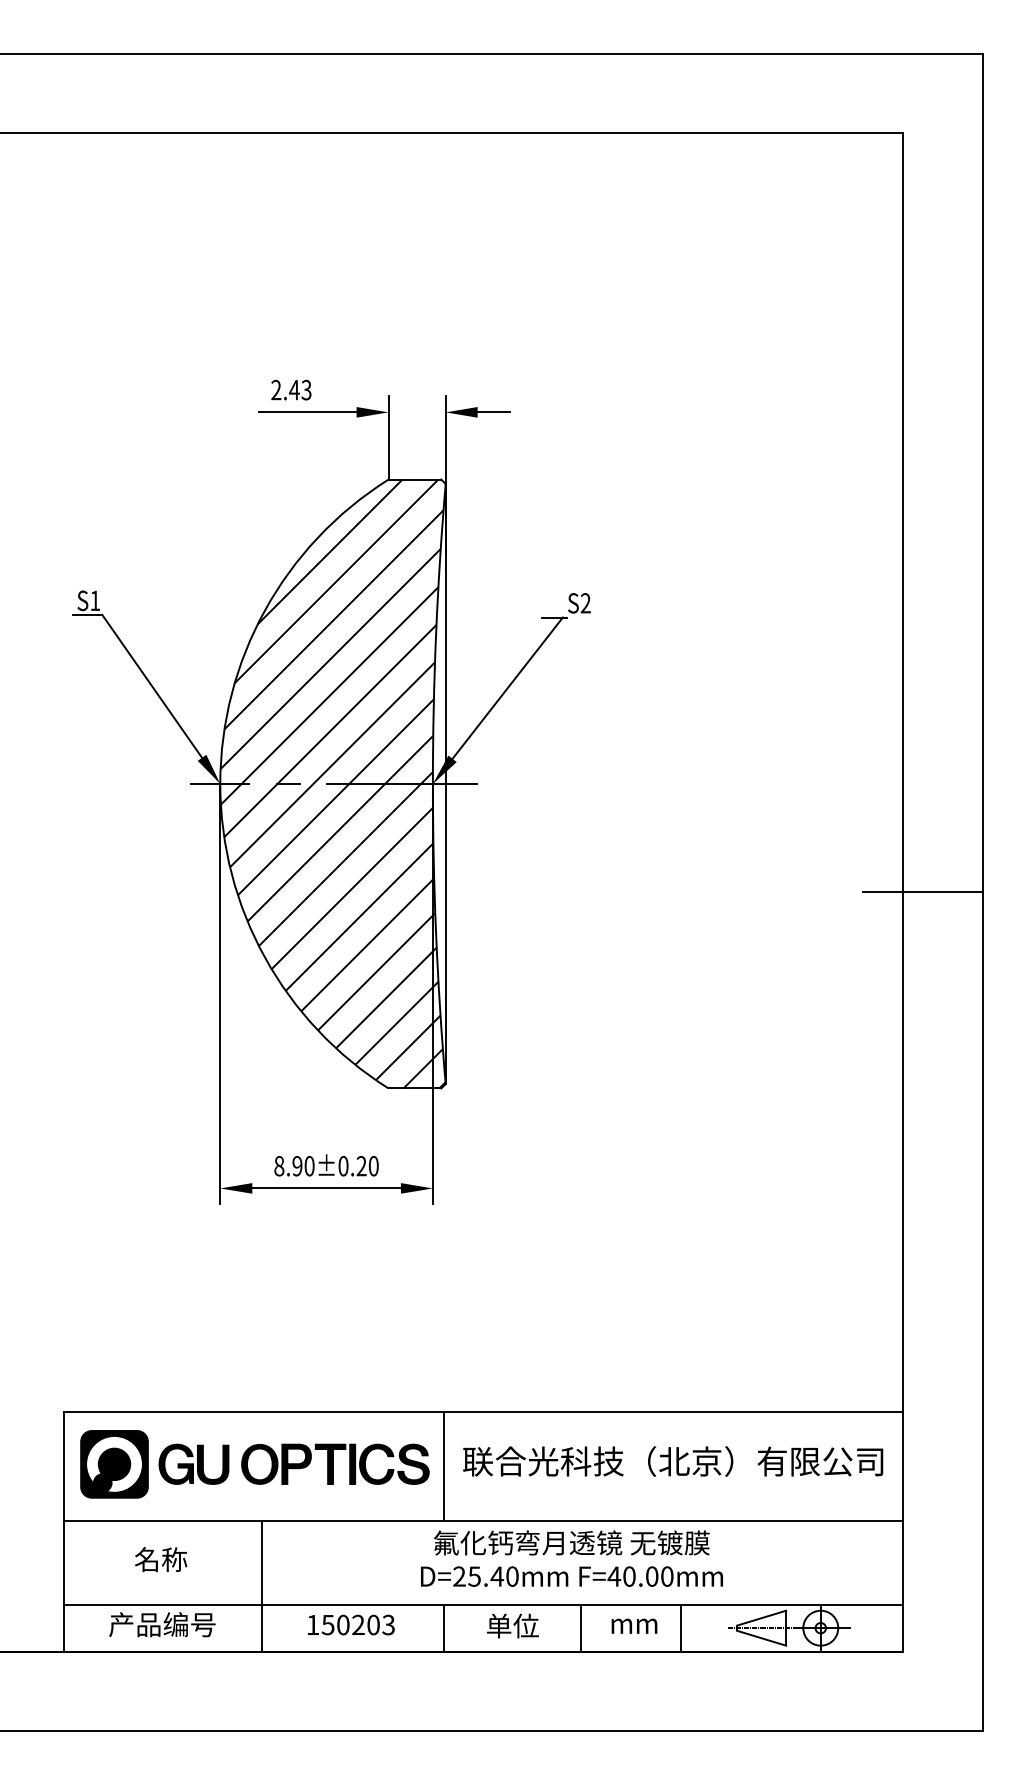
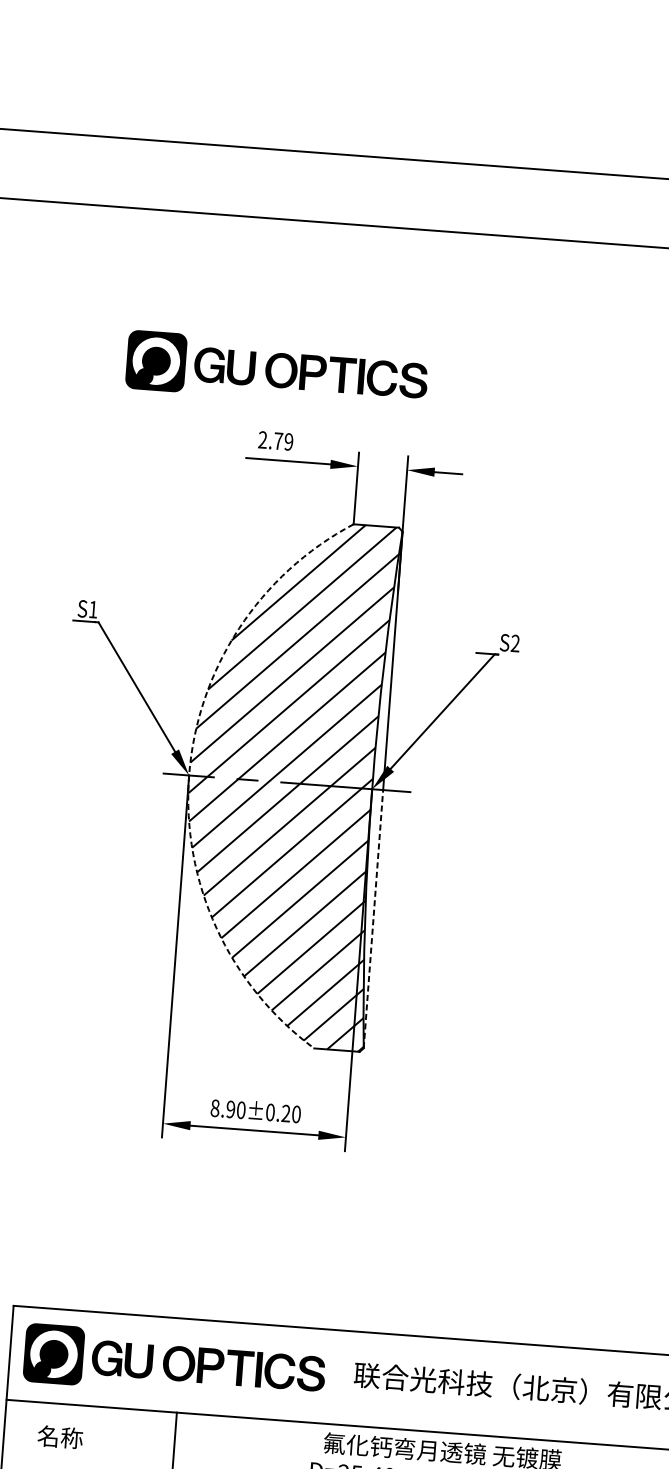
part: (286, 308) -> (276, 370), added
text: (300, 390) -> (283, 441), 2.43 -> 2.79
arc: (220, 784) -> (189, 775), solid -> dashed
line: (445, 933) -> (373, 918), solid -> dashed
line: (444, 1465) -> (338, 1376), removed
text: (161, 1559) -> (60, 1437), moved

